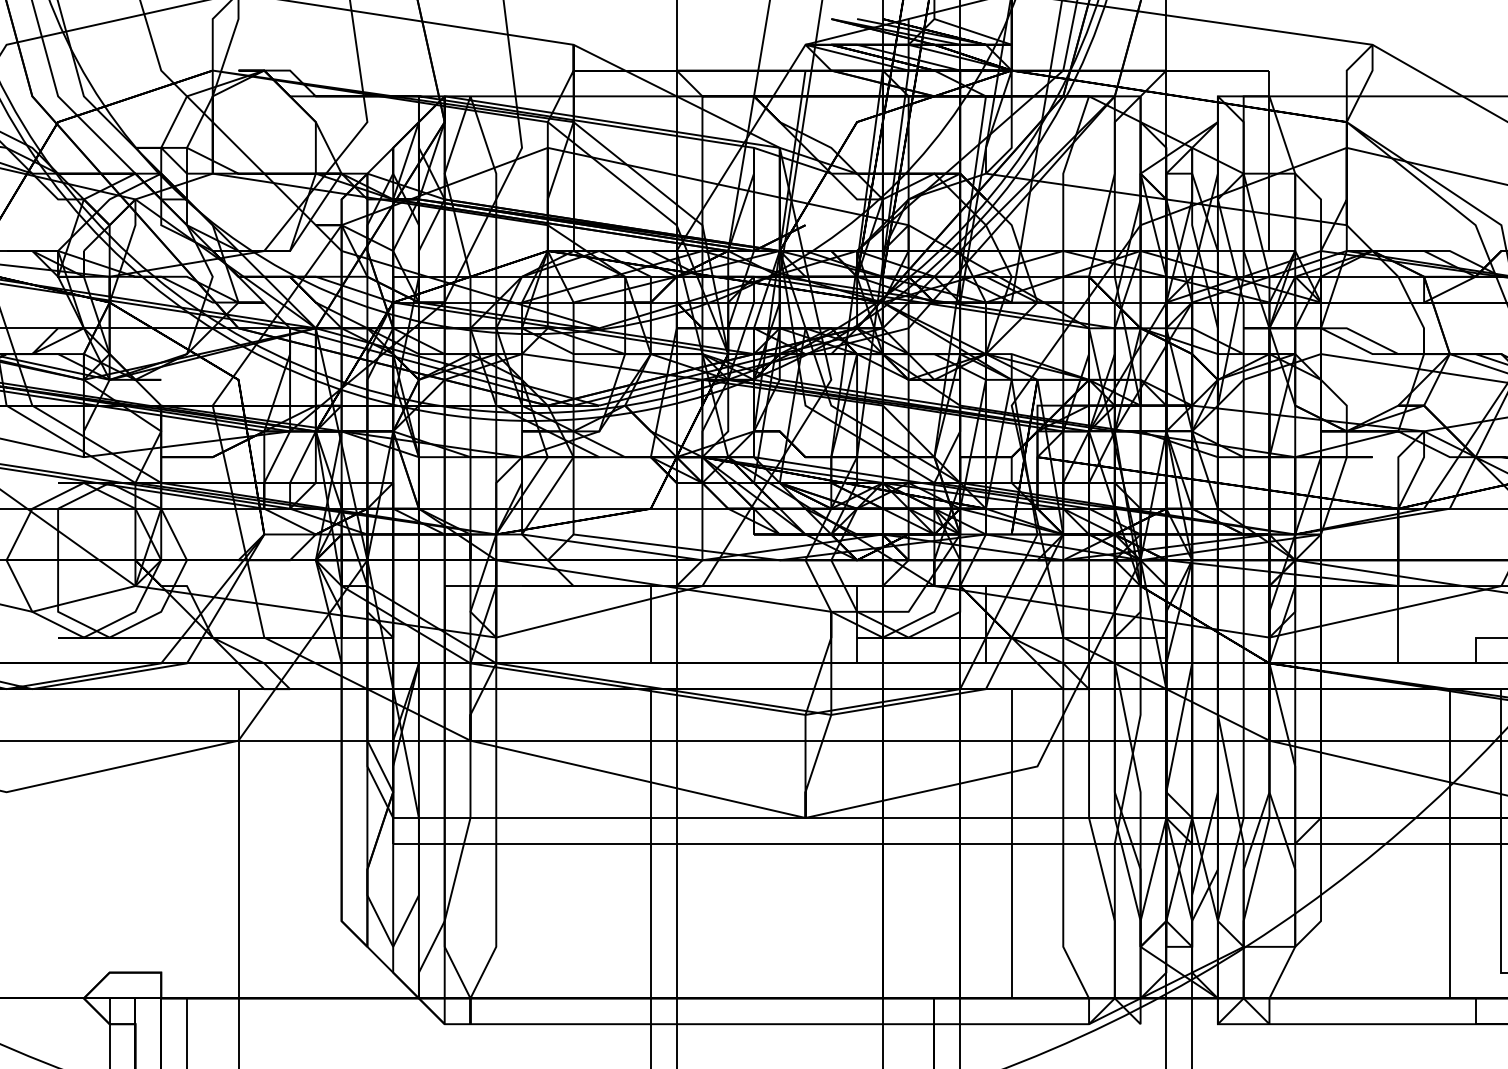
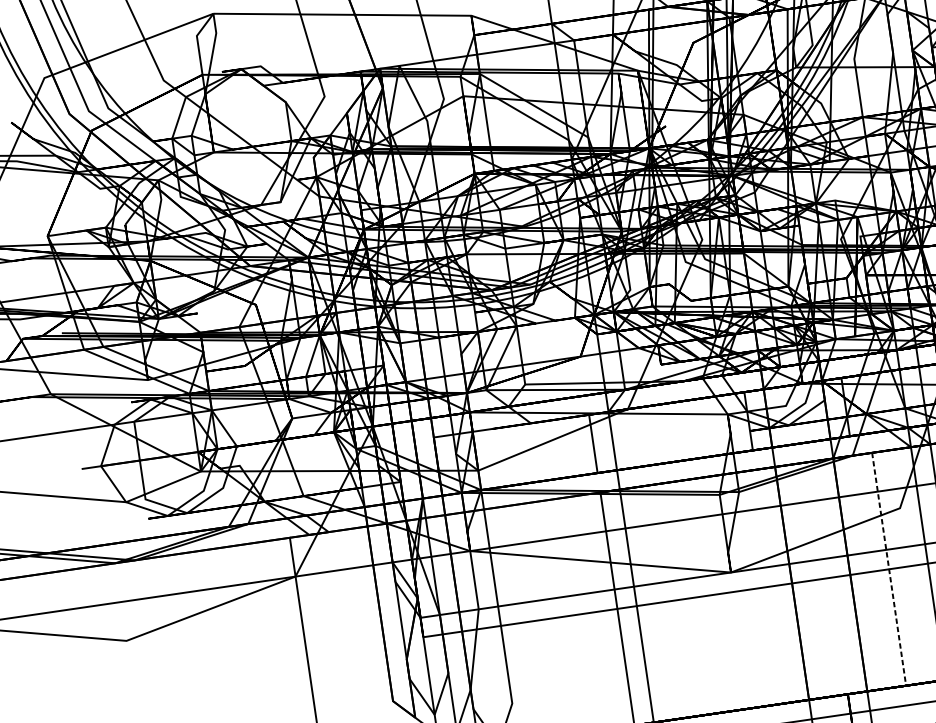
line: (1011, 843) -> (888, 569), solid -> dashed

